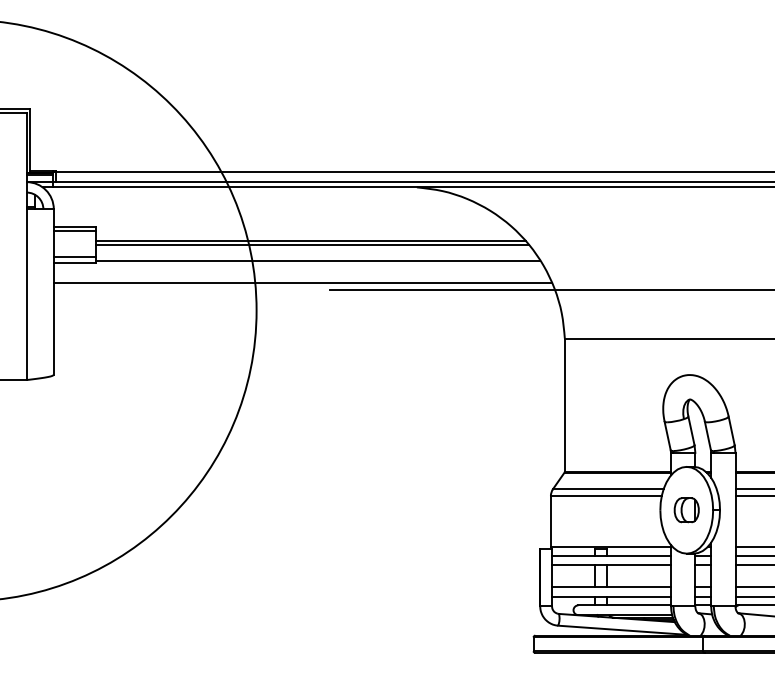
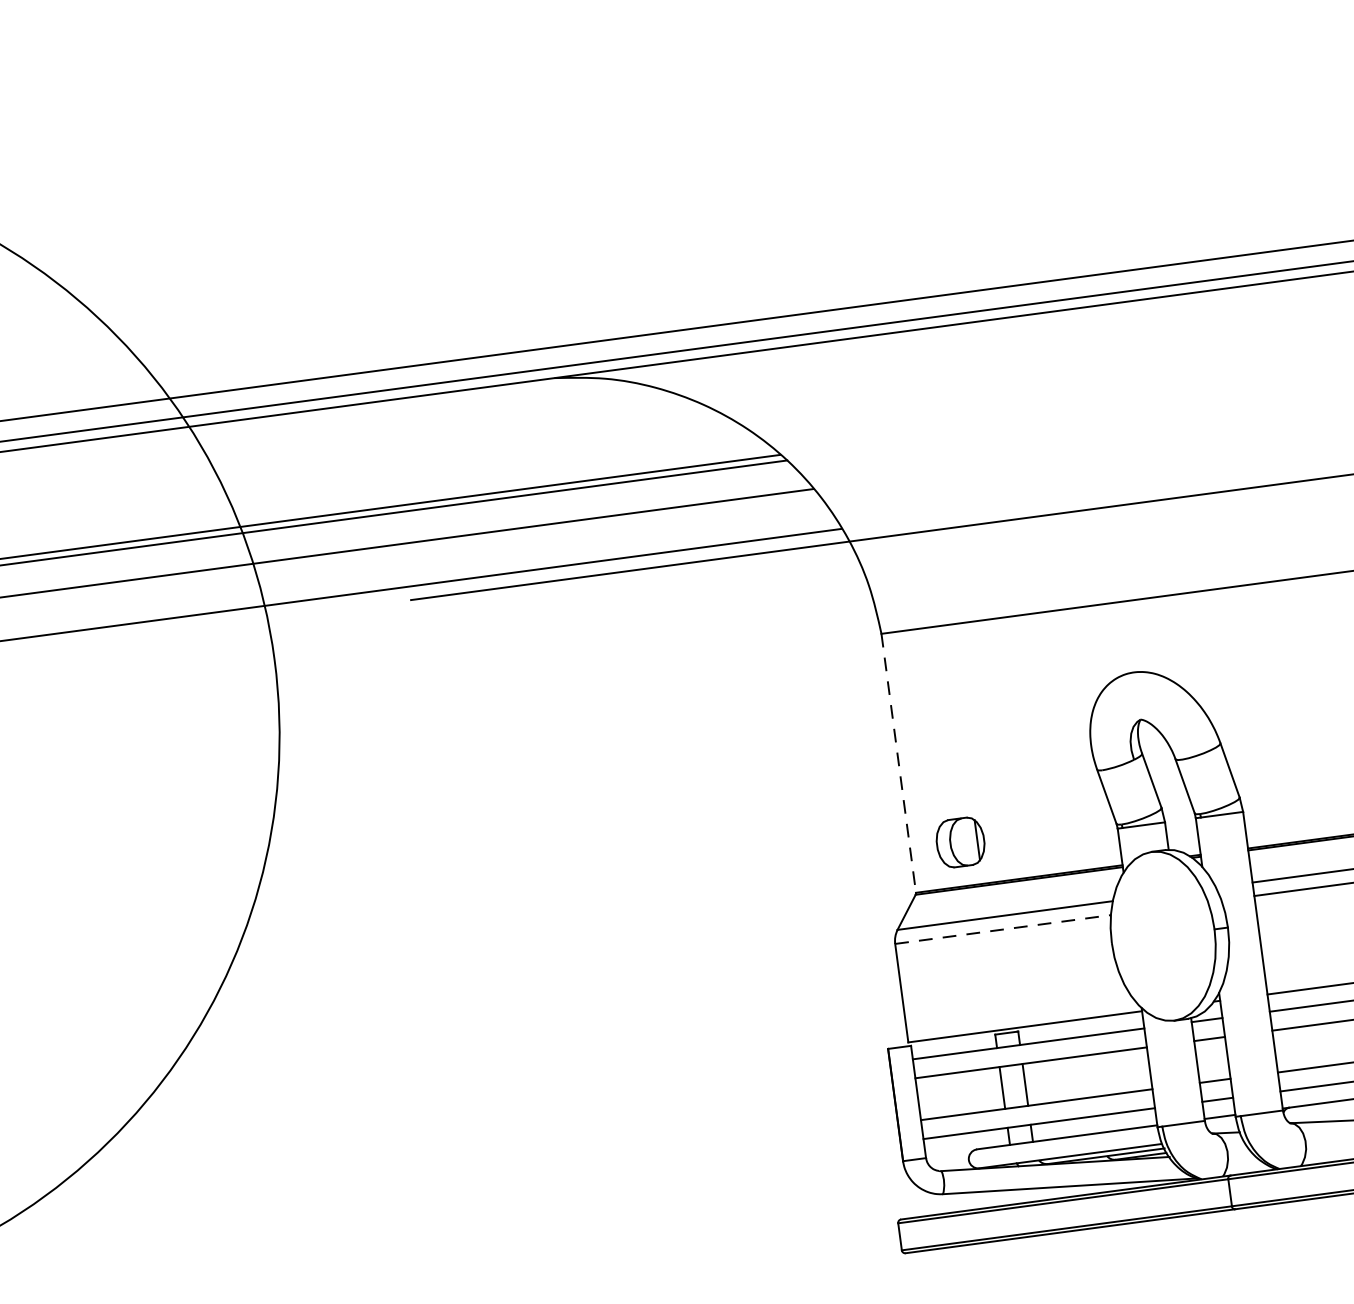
line: (564, 405) -> (898, 764), solid -> dashed
line: (606, 496) -> (1003, 930), solid -> dashed
part: (686, 510) -> (960, 843), moved

